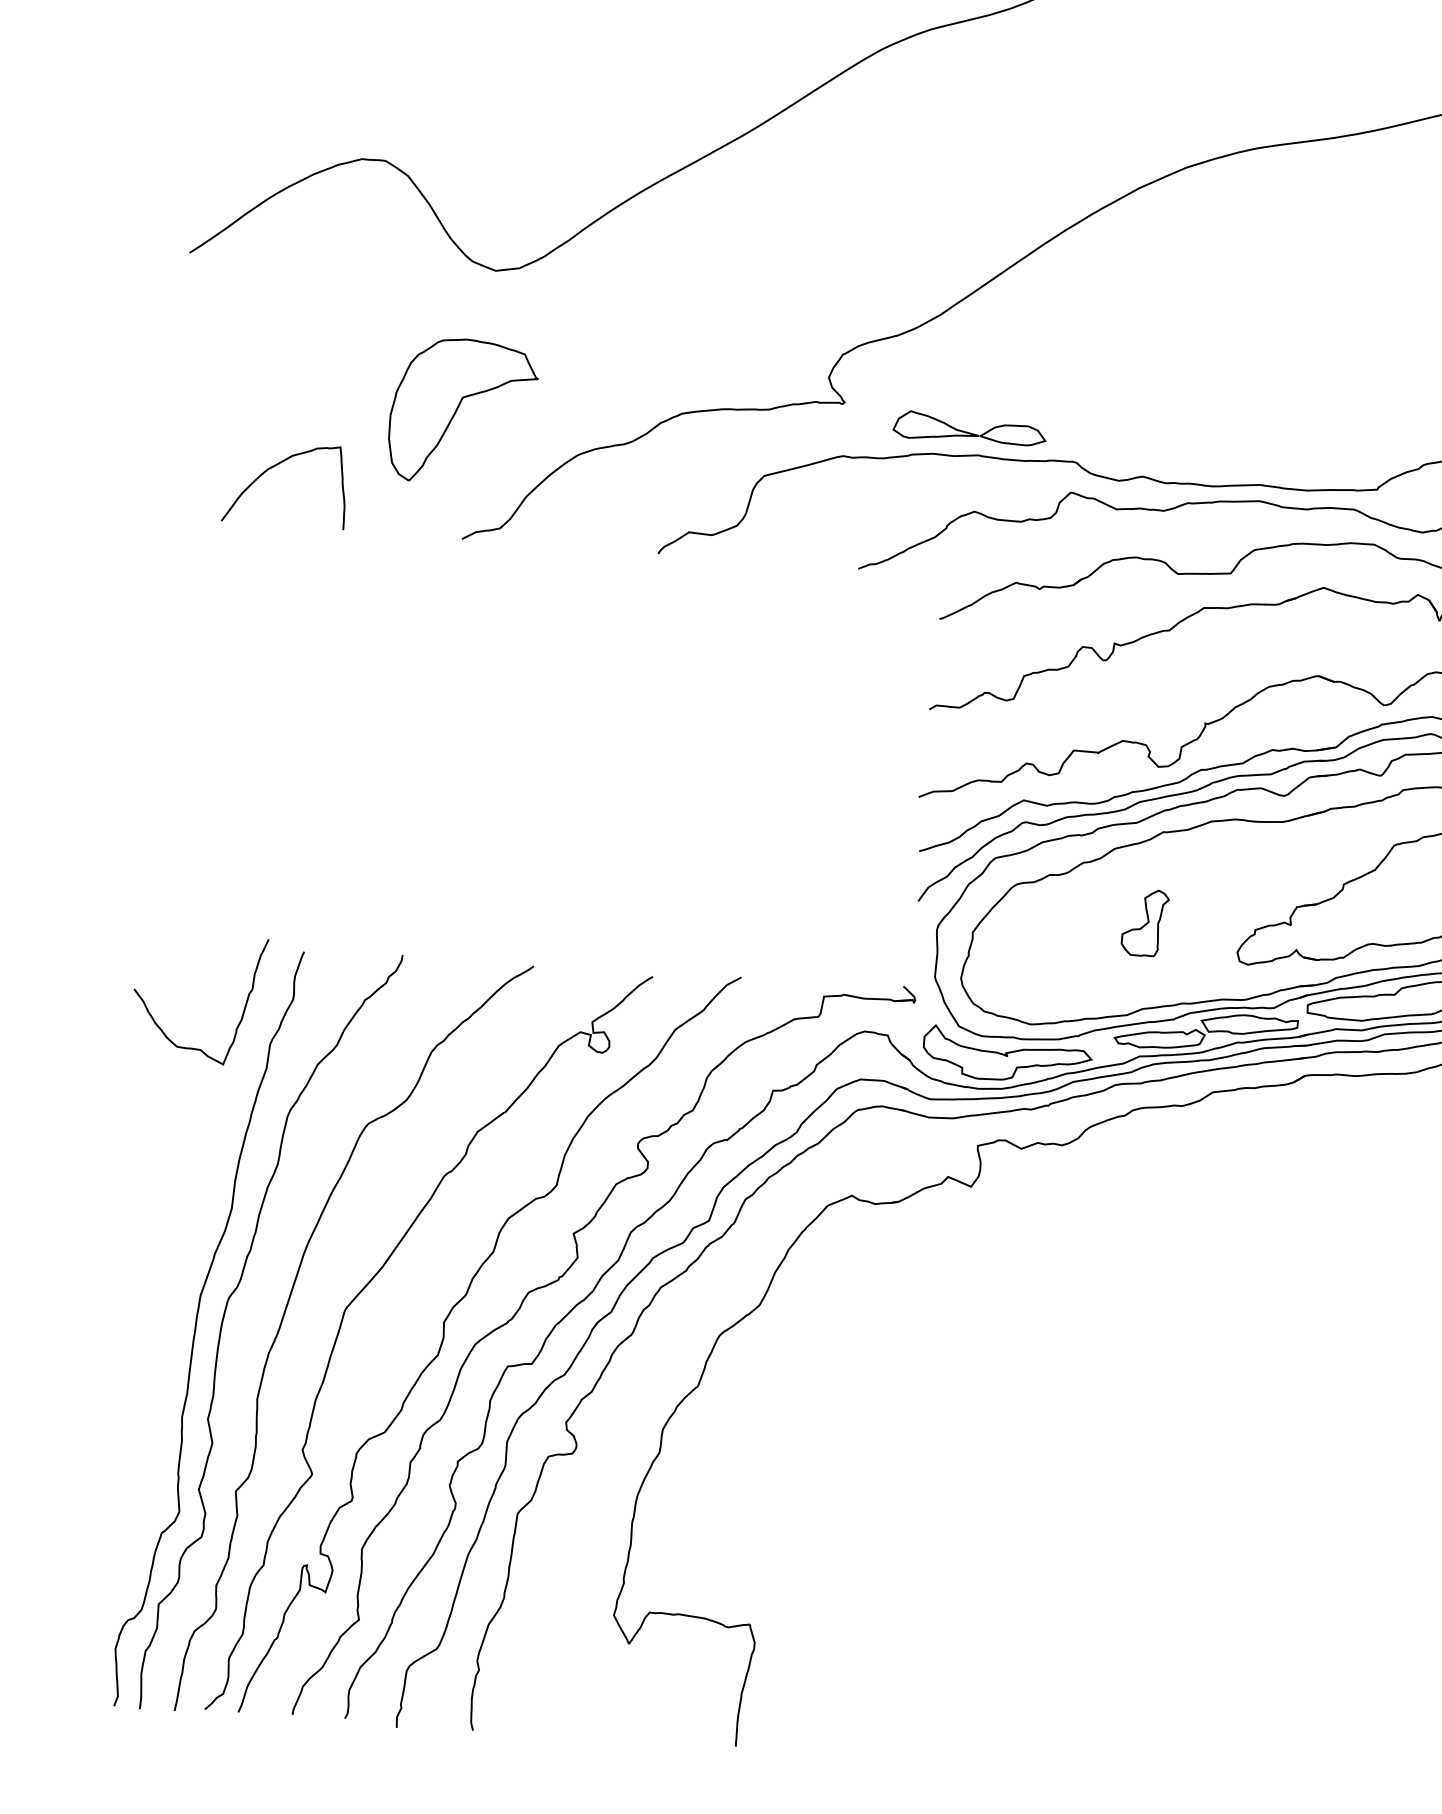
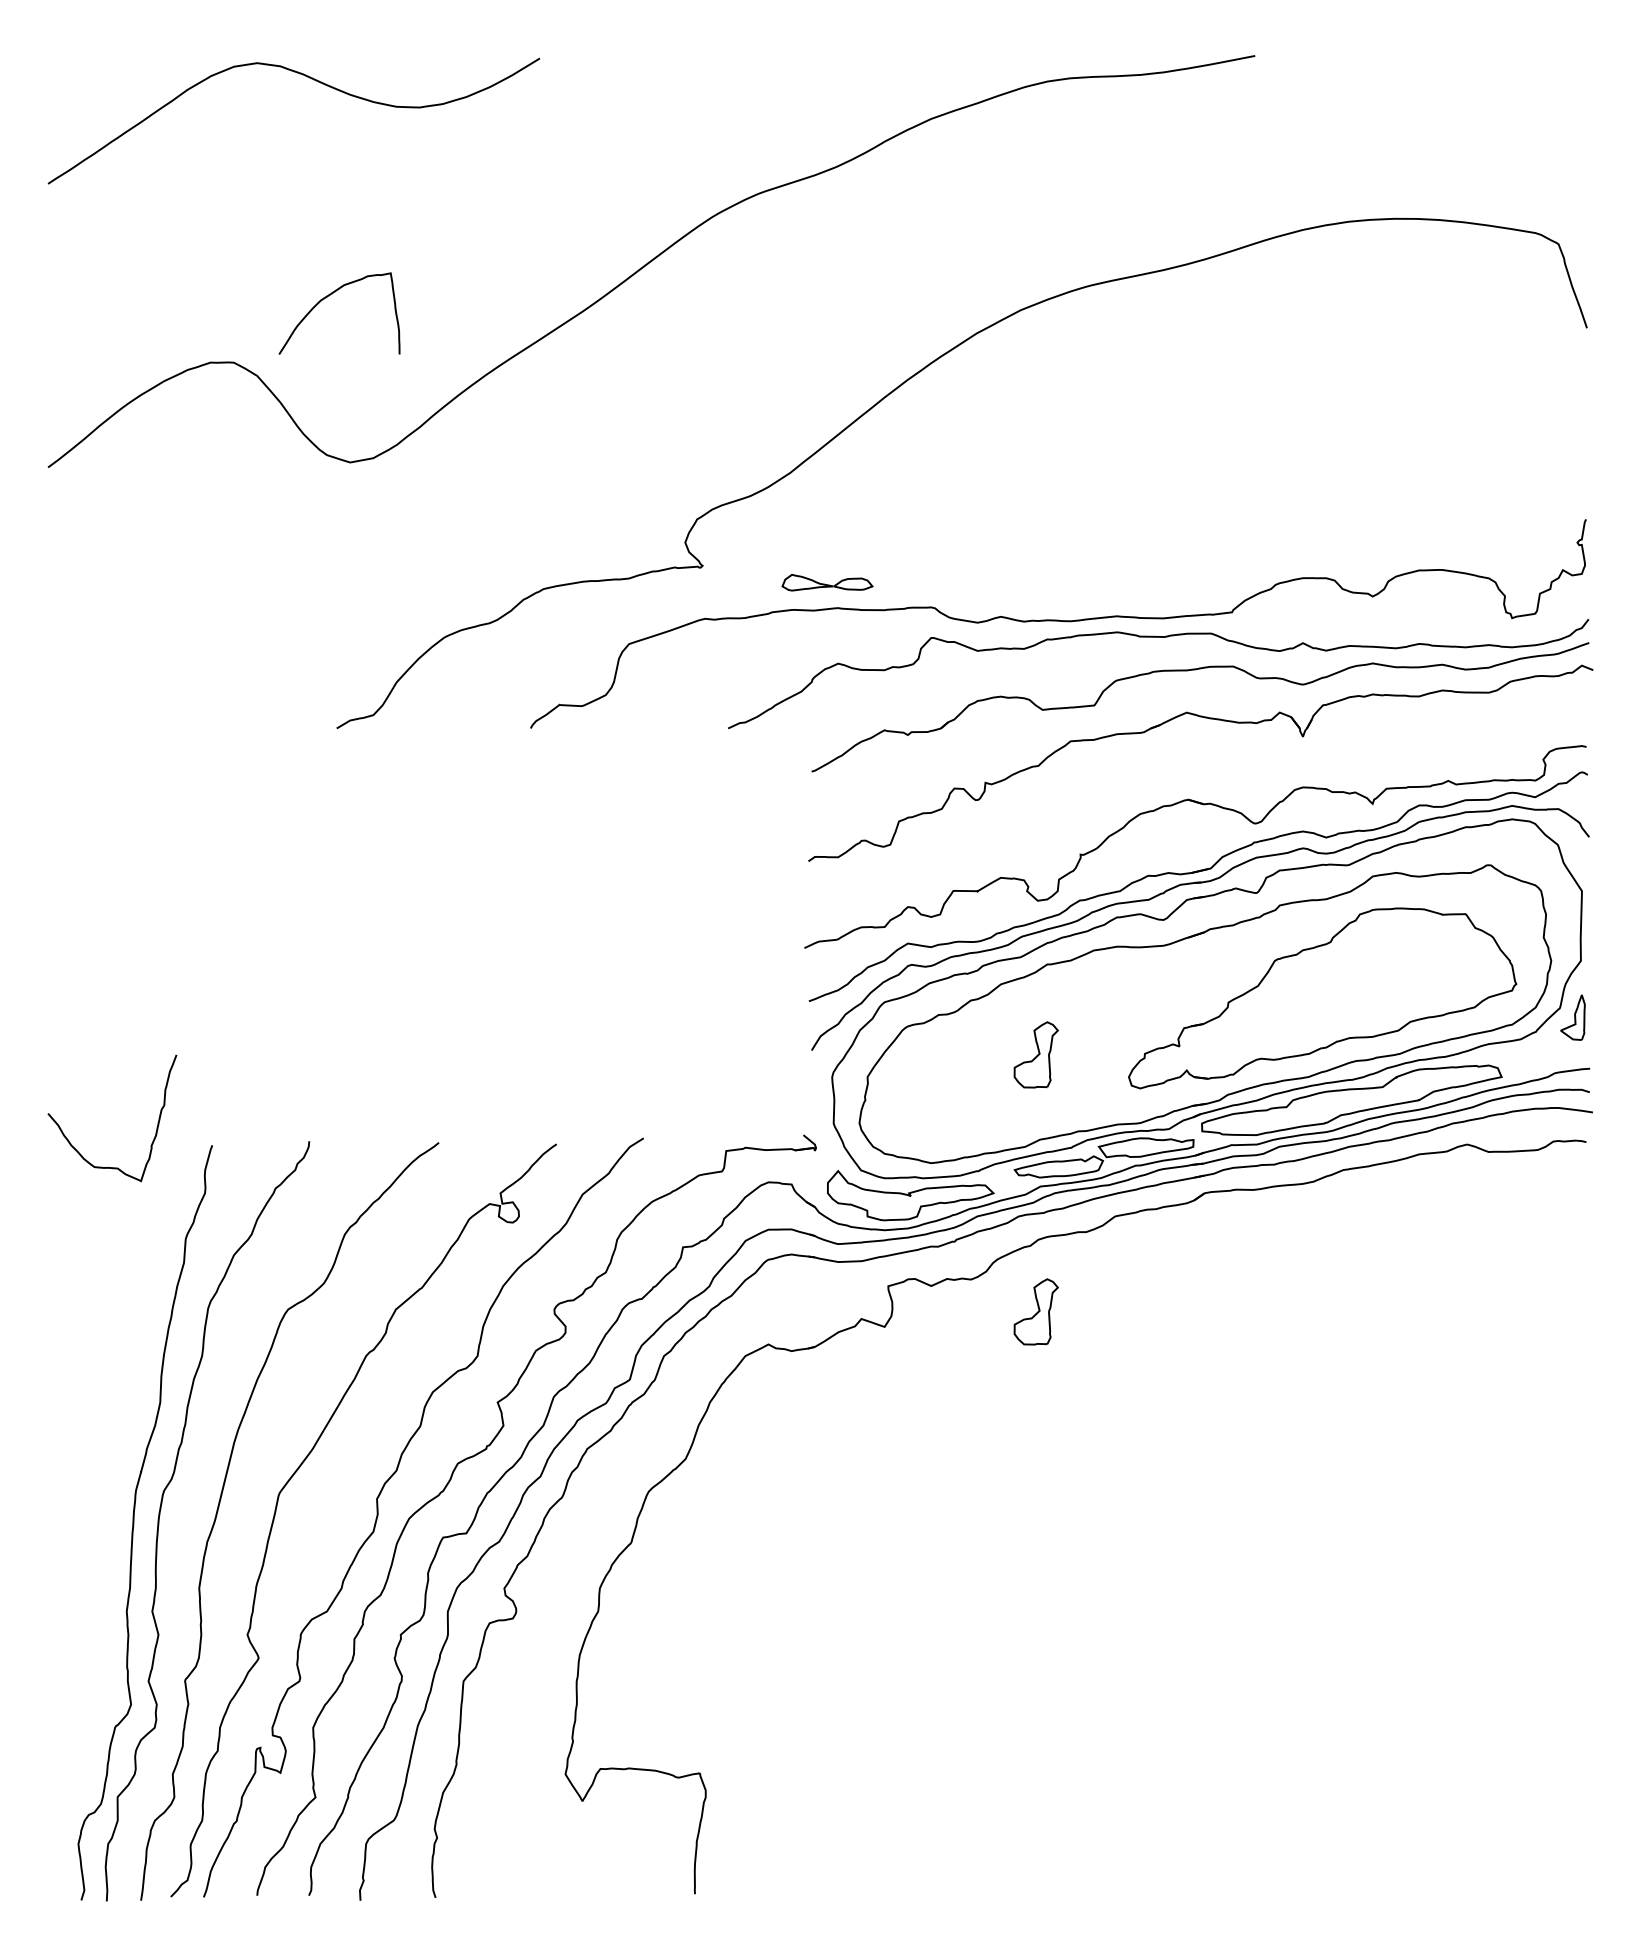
part: (463, 411) -> (328, 603), removed
part: (969, 428) -> (827, 582), size x0.6
curve: (276, 466) -> (329, 296), moved
curve: (242, 1011) -> (156, 1127), moved
part: (1124, 1182) -> (1035, 1311), added

